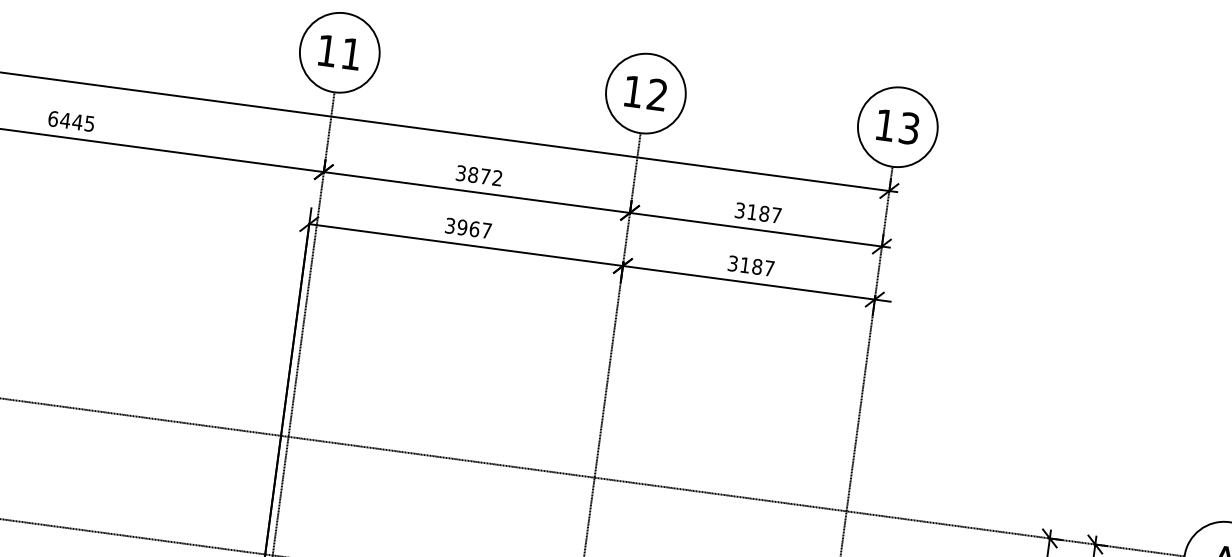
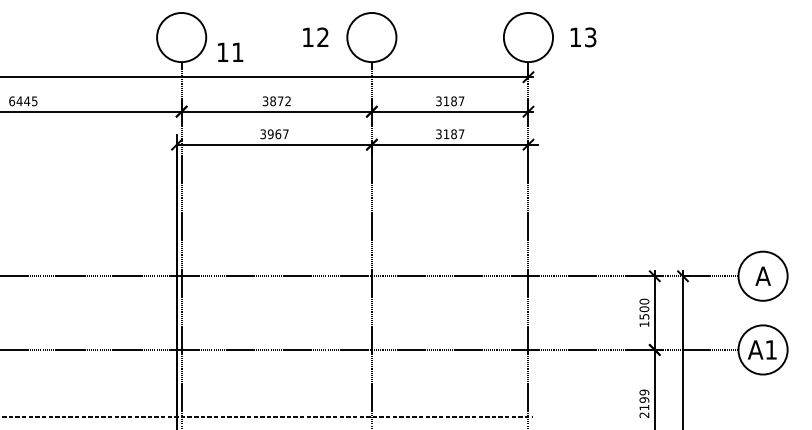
text: (339, 51) -> (230, 51), moved
text: (645, 91) -> (315, 36), moved
text: (897, 127) -> (583, 37), moved

